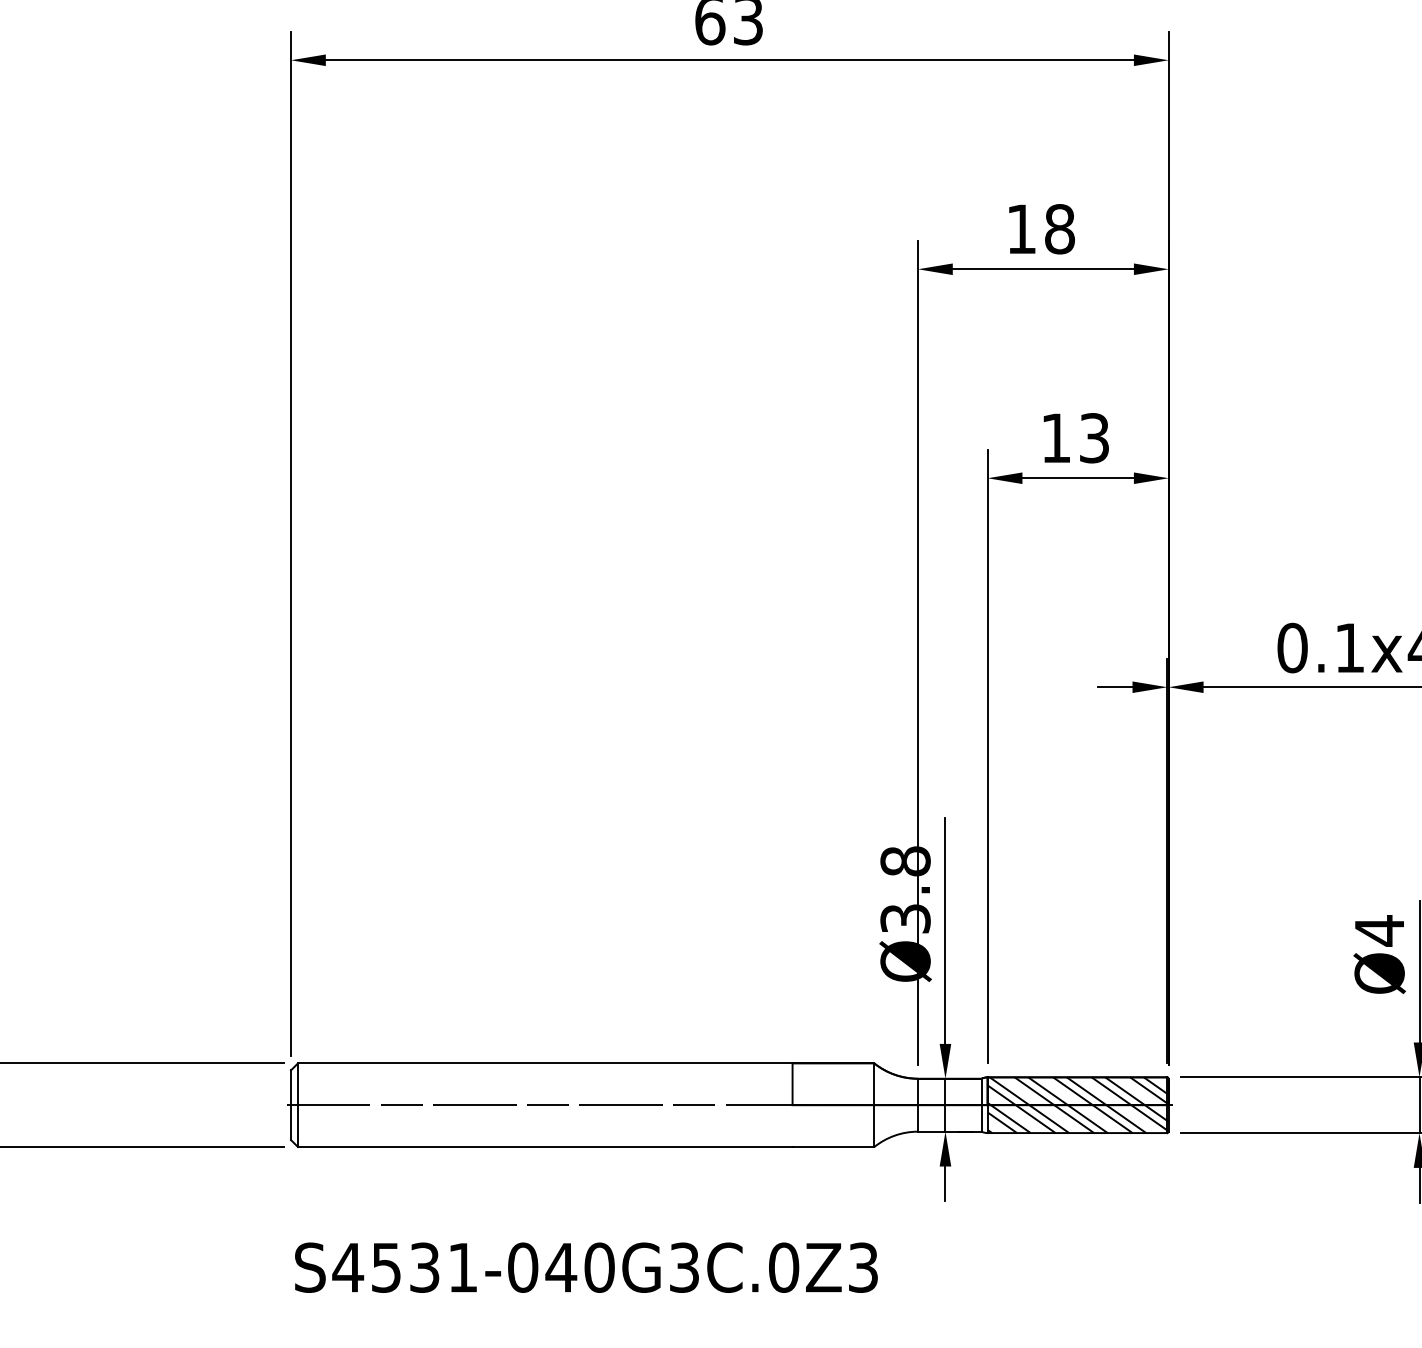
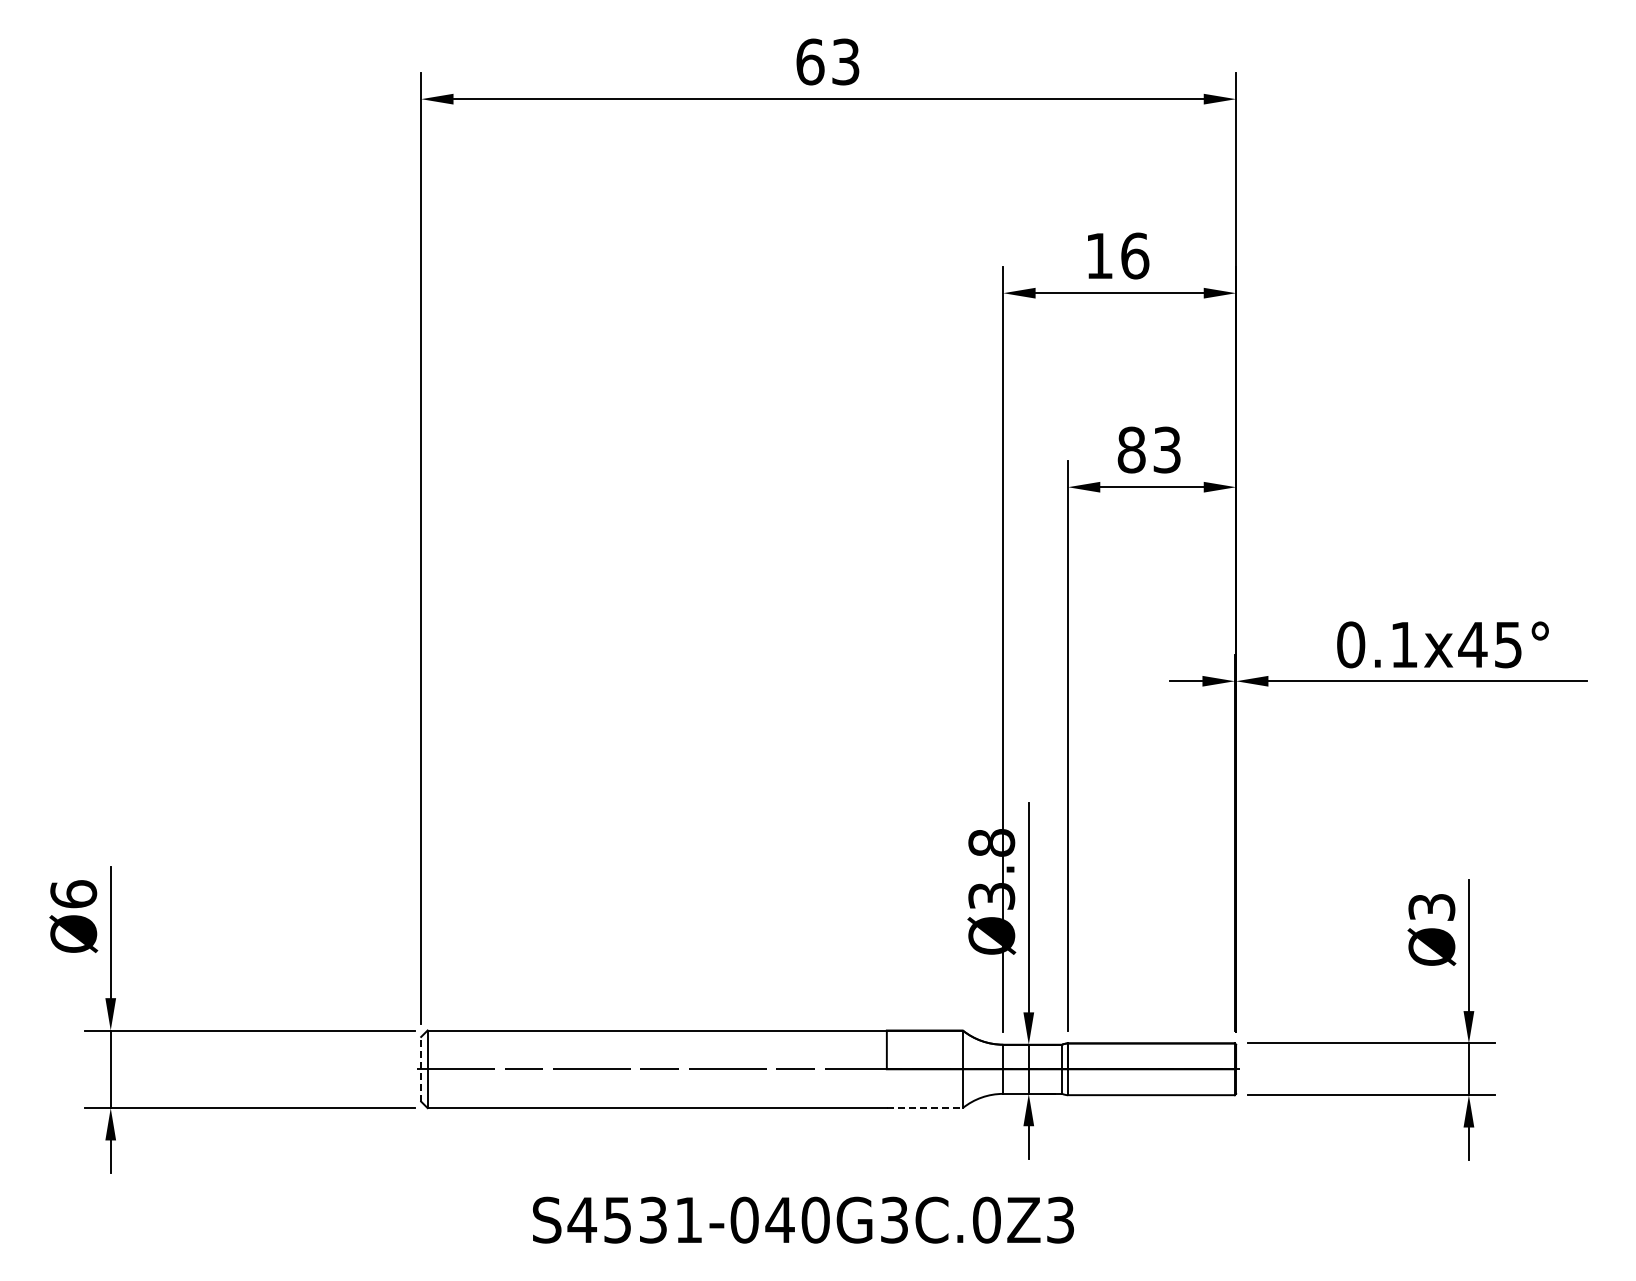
text: (1060, 228) -> (1135, 255), 18 -> 16
text: (1056, 437) -> (1131, 449), 13 -> 83
text: (1379, 930) -> (1431, 907), Ø4 -> Ø3
line: (291, 1104) -> (421, 1068), solid -> dashed
hatch: (1077, 1105) -> (1151, 1069), removed
line: (833, 1147) -> (924, 1108), solid -> dashed
text: (586, 1266) -> (803, 1219), moved

